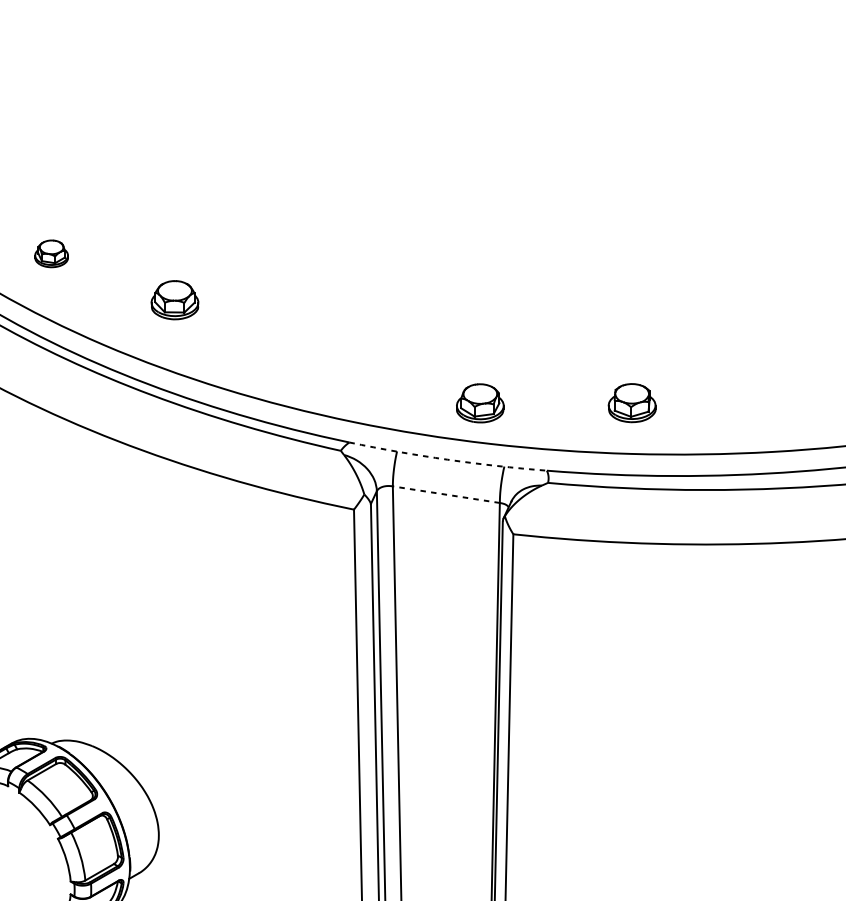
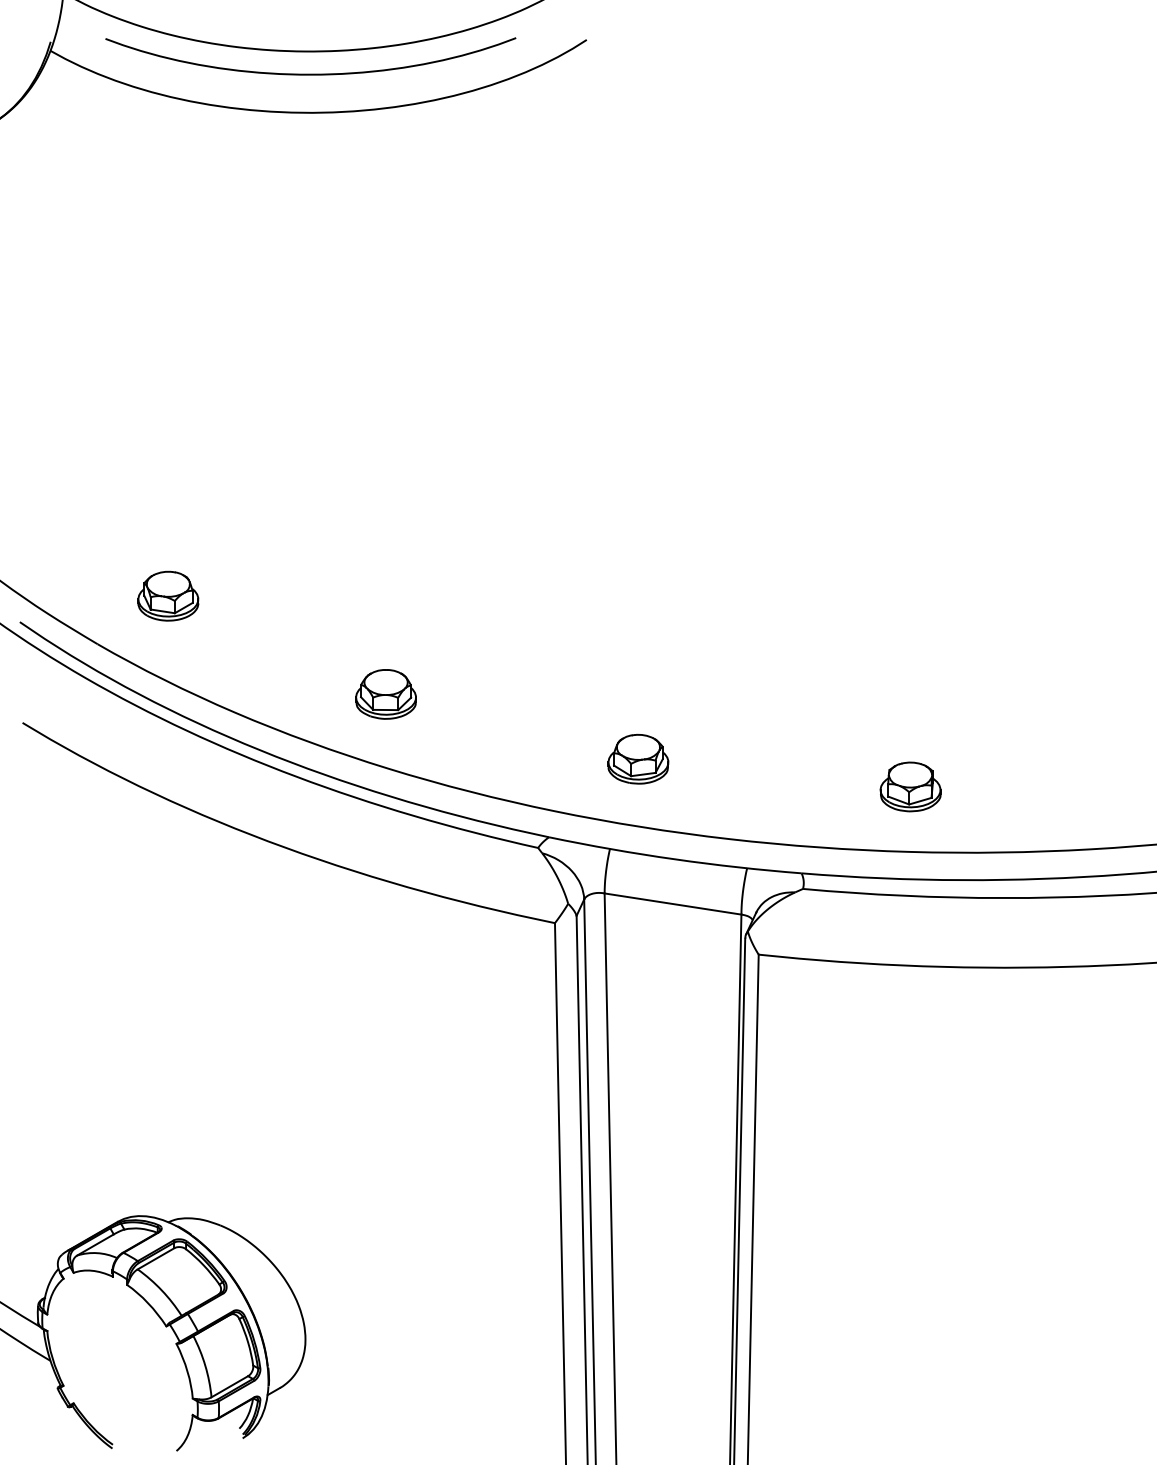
part: (51, 253) -> (168, 595), size x1.43
part: (174, 300) -> (385, 694), moved
part: (480, 402) -> (638, 758), moved
arc: (447, 459) -> (674, 859), dashed -> solid
line: (445, 494) -> (672, 903), dashed -> solid

